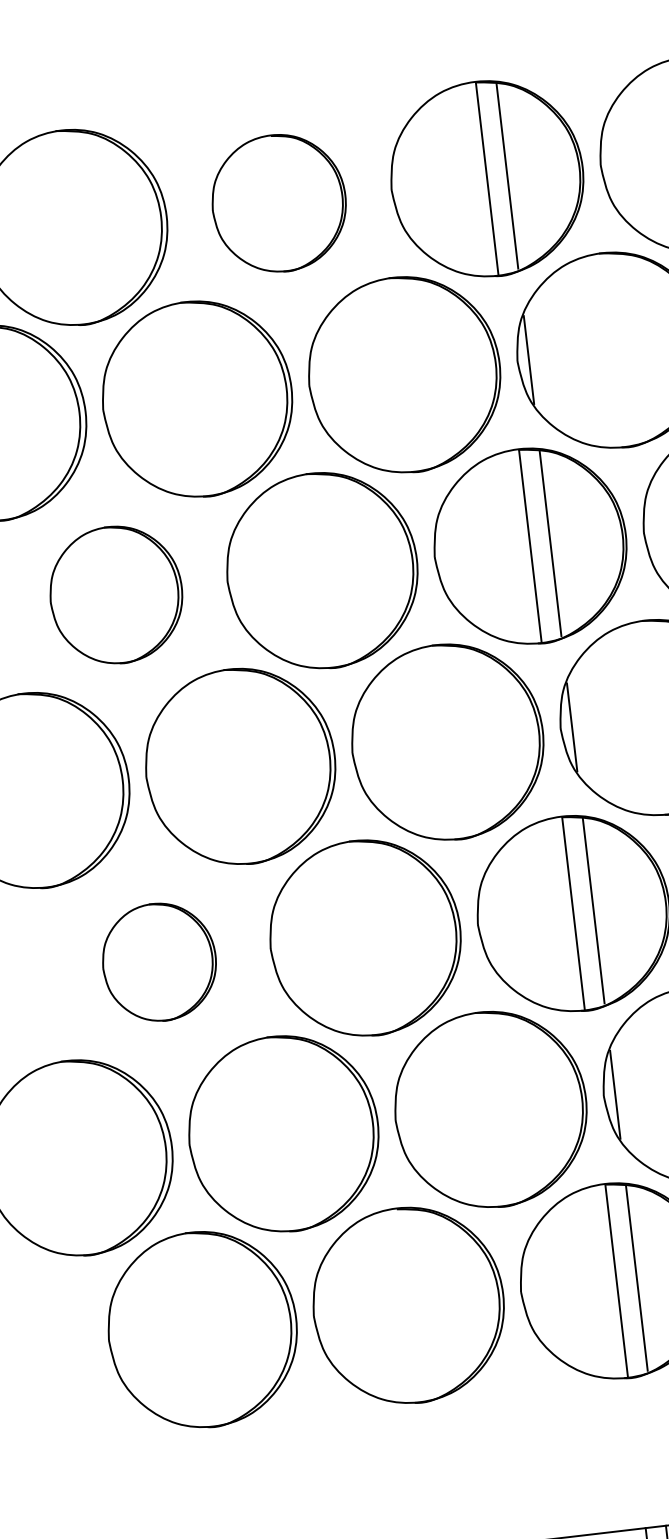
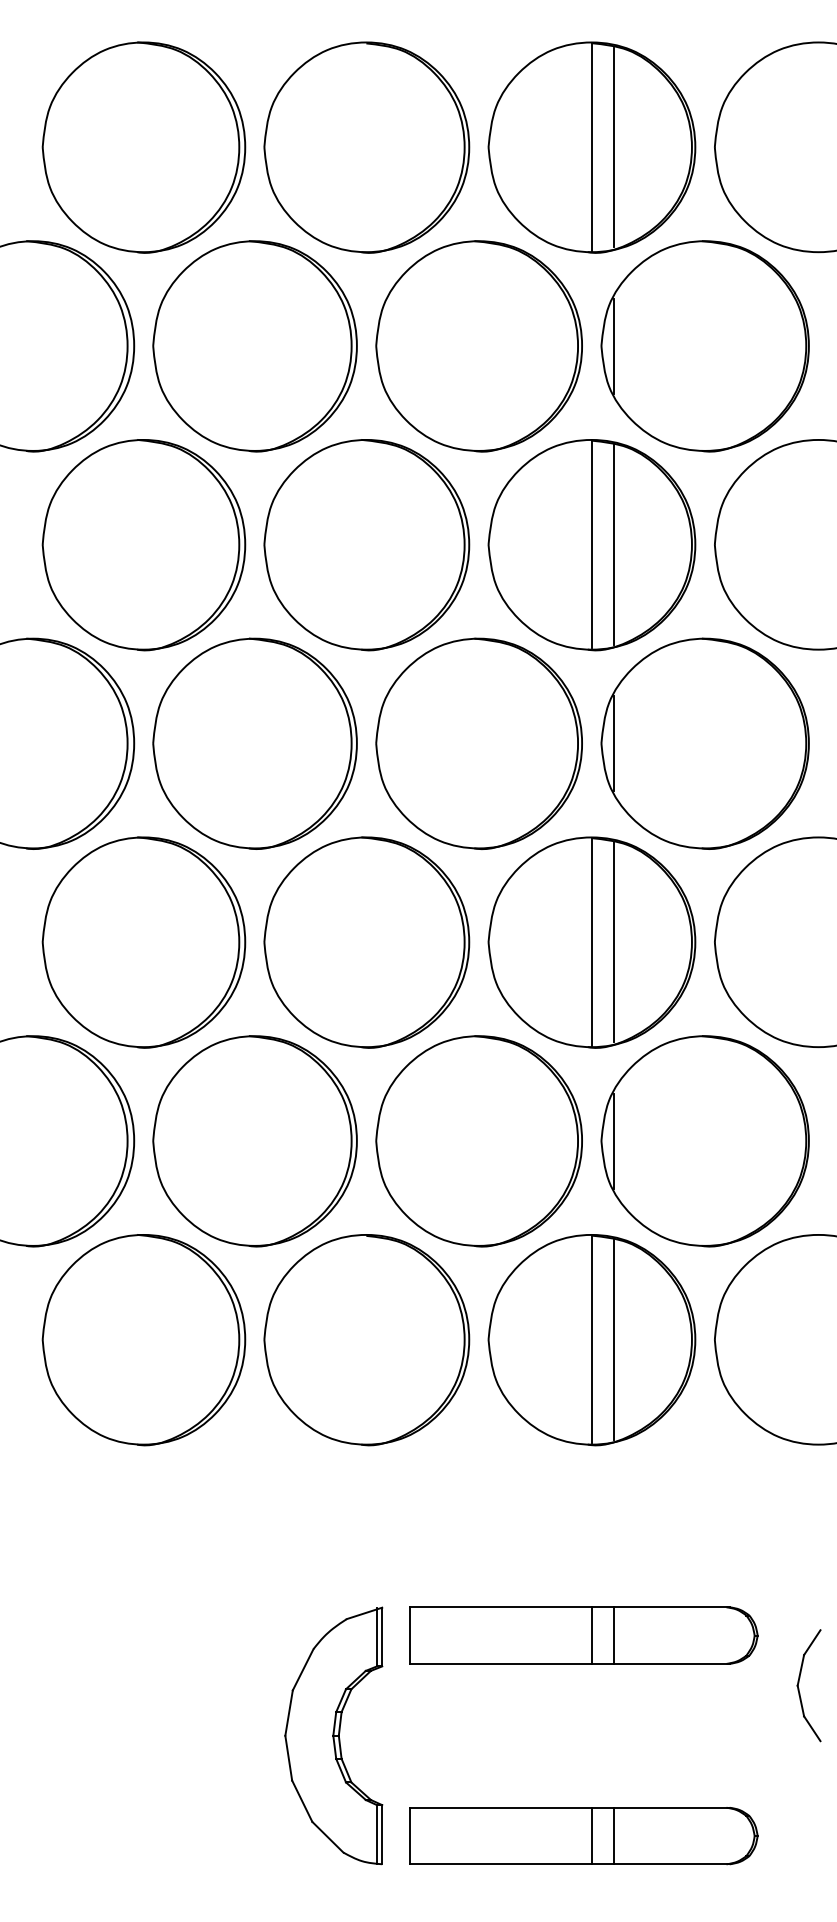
part: (278, 203) -> (366, 147), size x1.43
part: (115, 595) -> (143, 545), size x1.43
part: (159, 962) -> (143, 942), size x1.67

